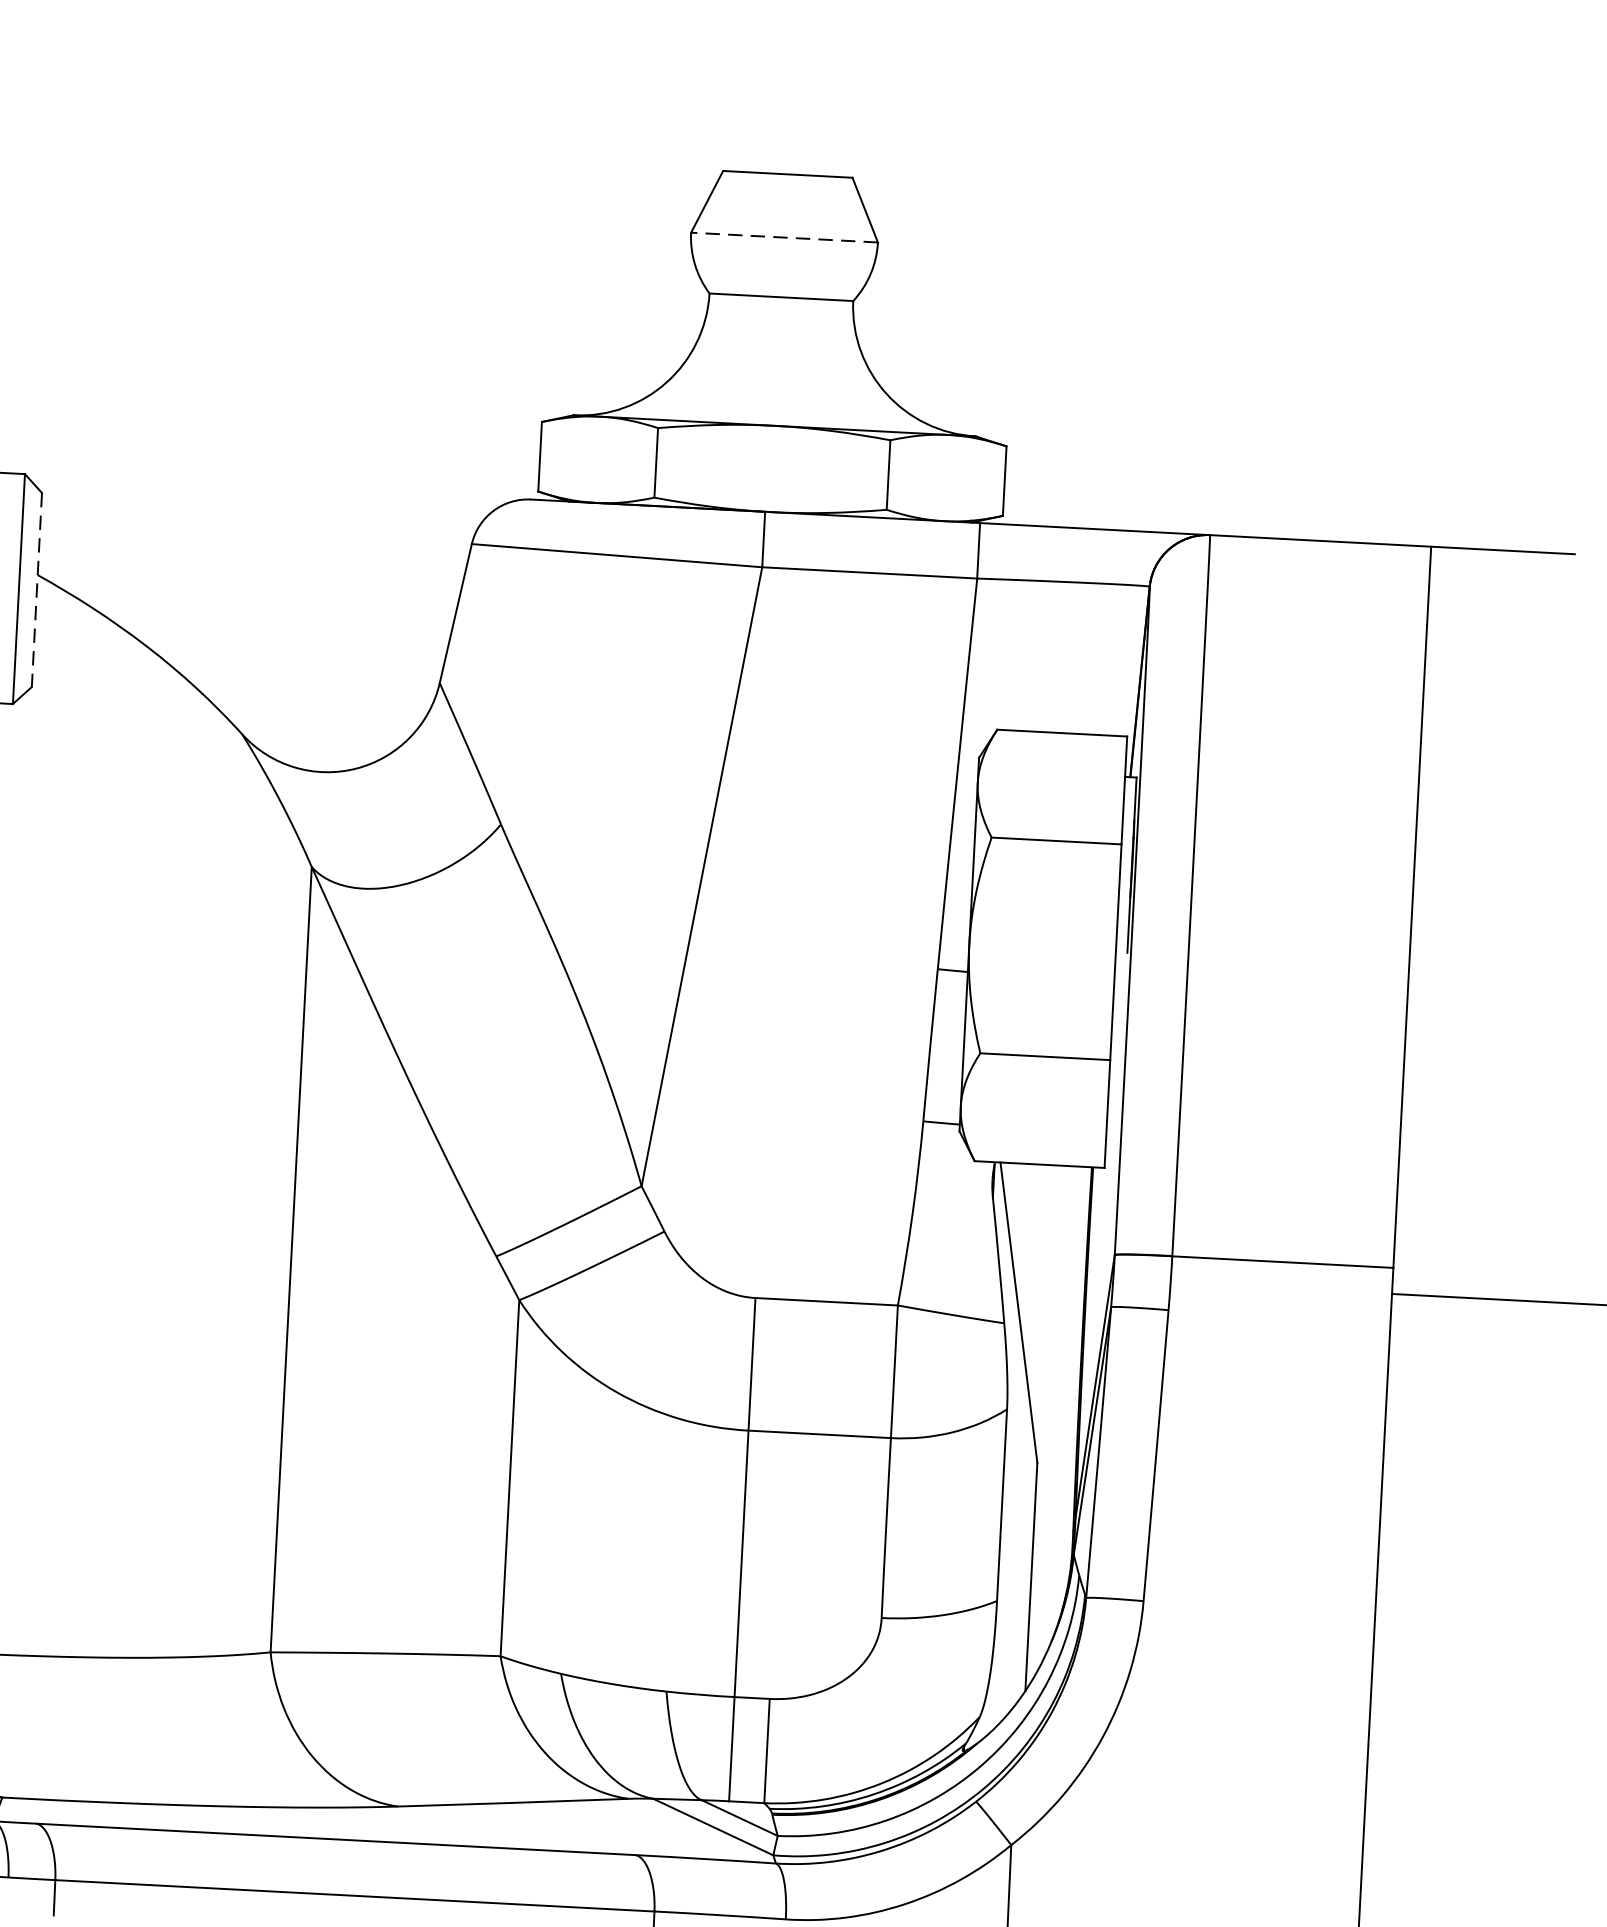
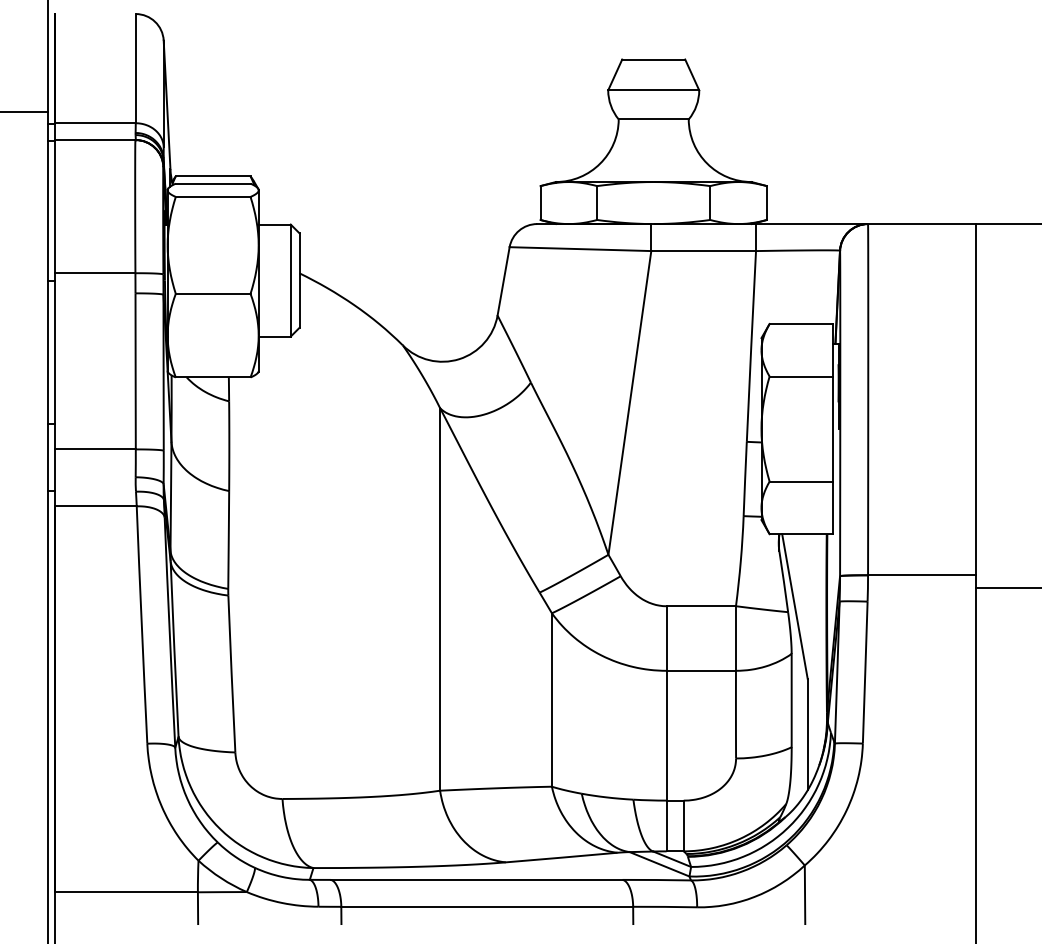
line: (784, 237) -> (653, 90), dashed -> solid
line: (36, 591) -> (299, 281), dashed -> solid

